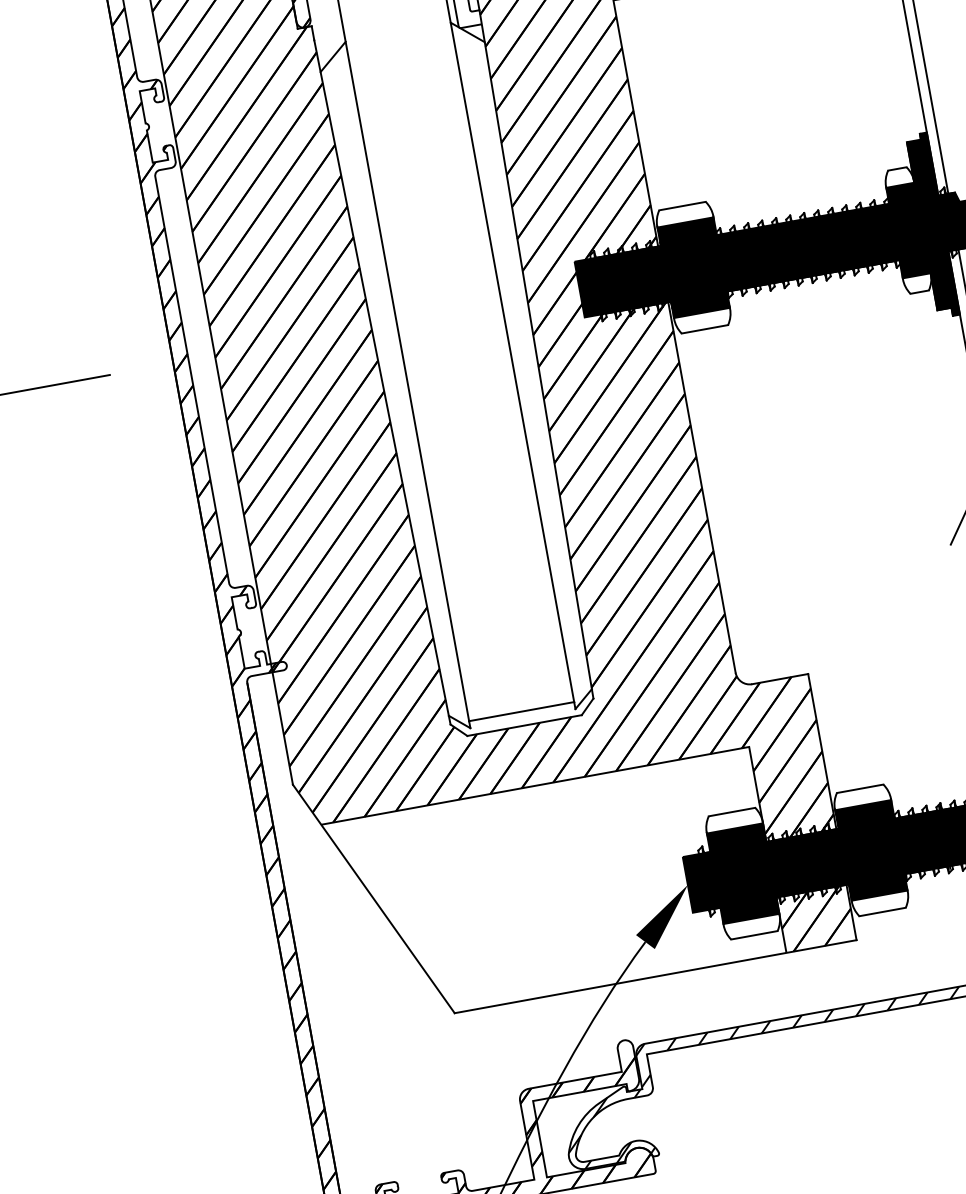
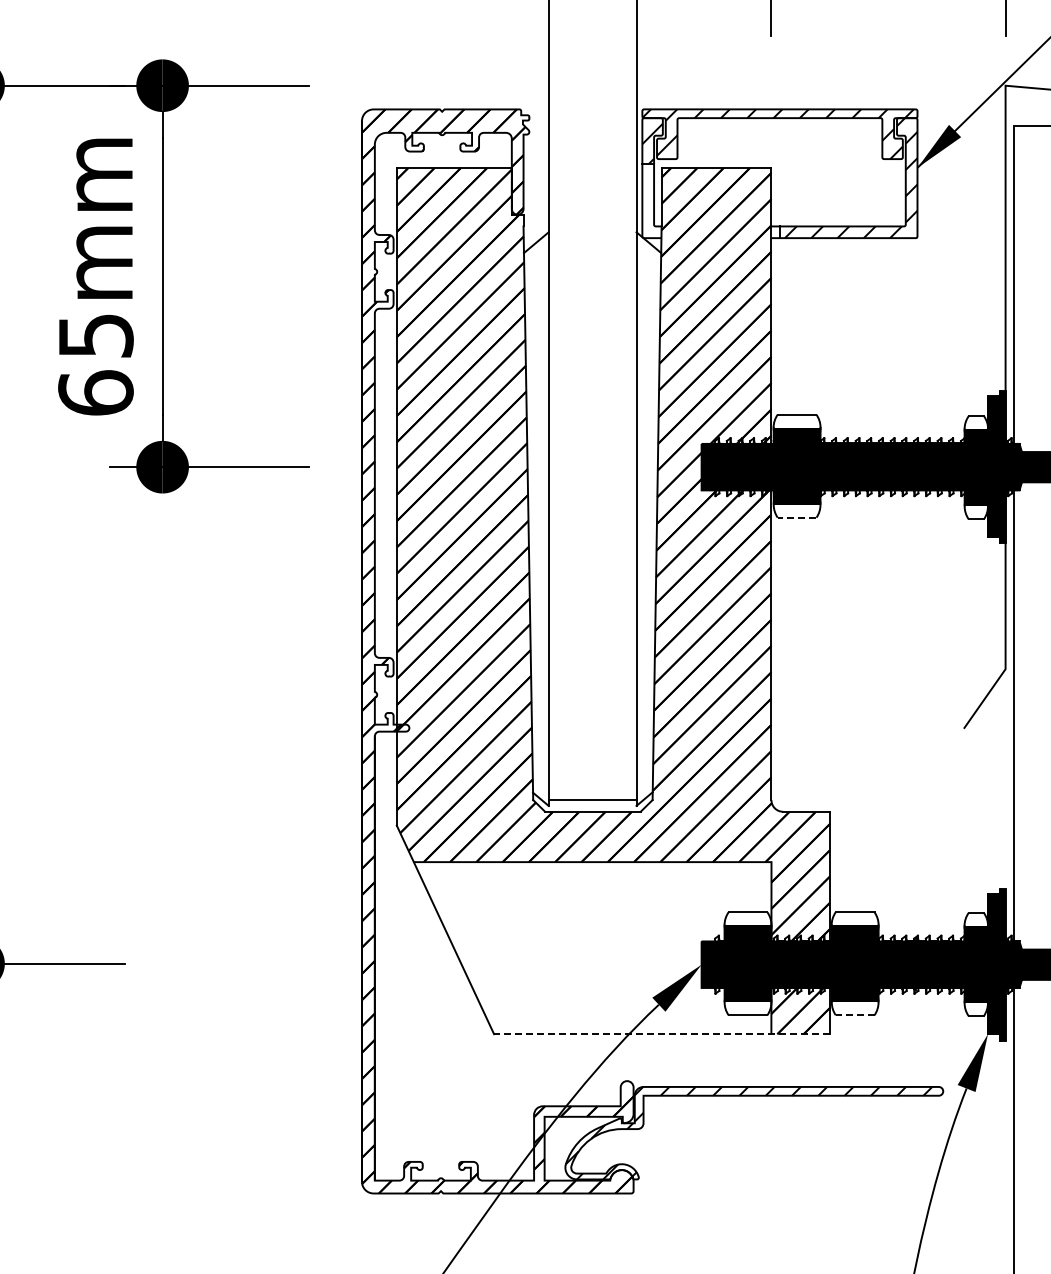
line: (704, 329) -> (796, 517), solid -> dashed
line: (881, 912) -> (854, 1015), solid -> dashed
line: (656, 976) -> (662, 1034), solid -> dashed

